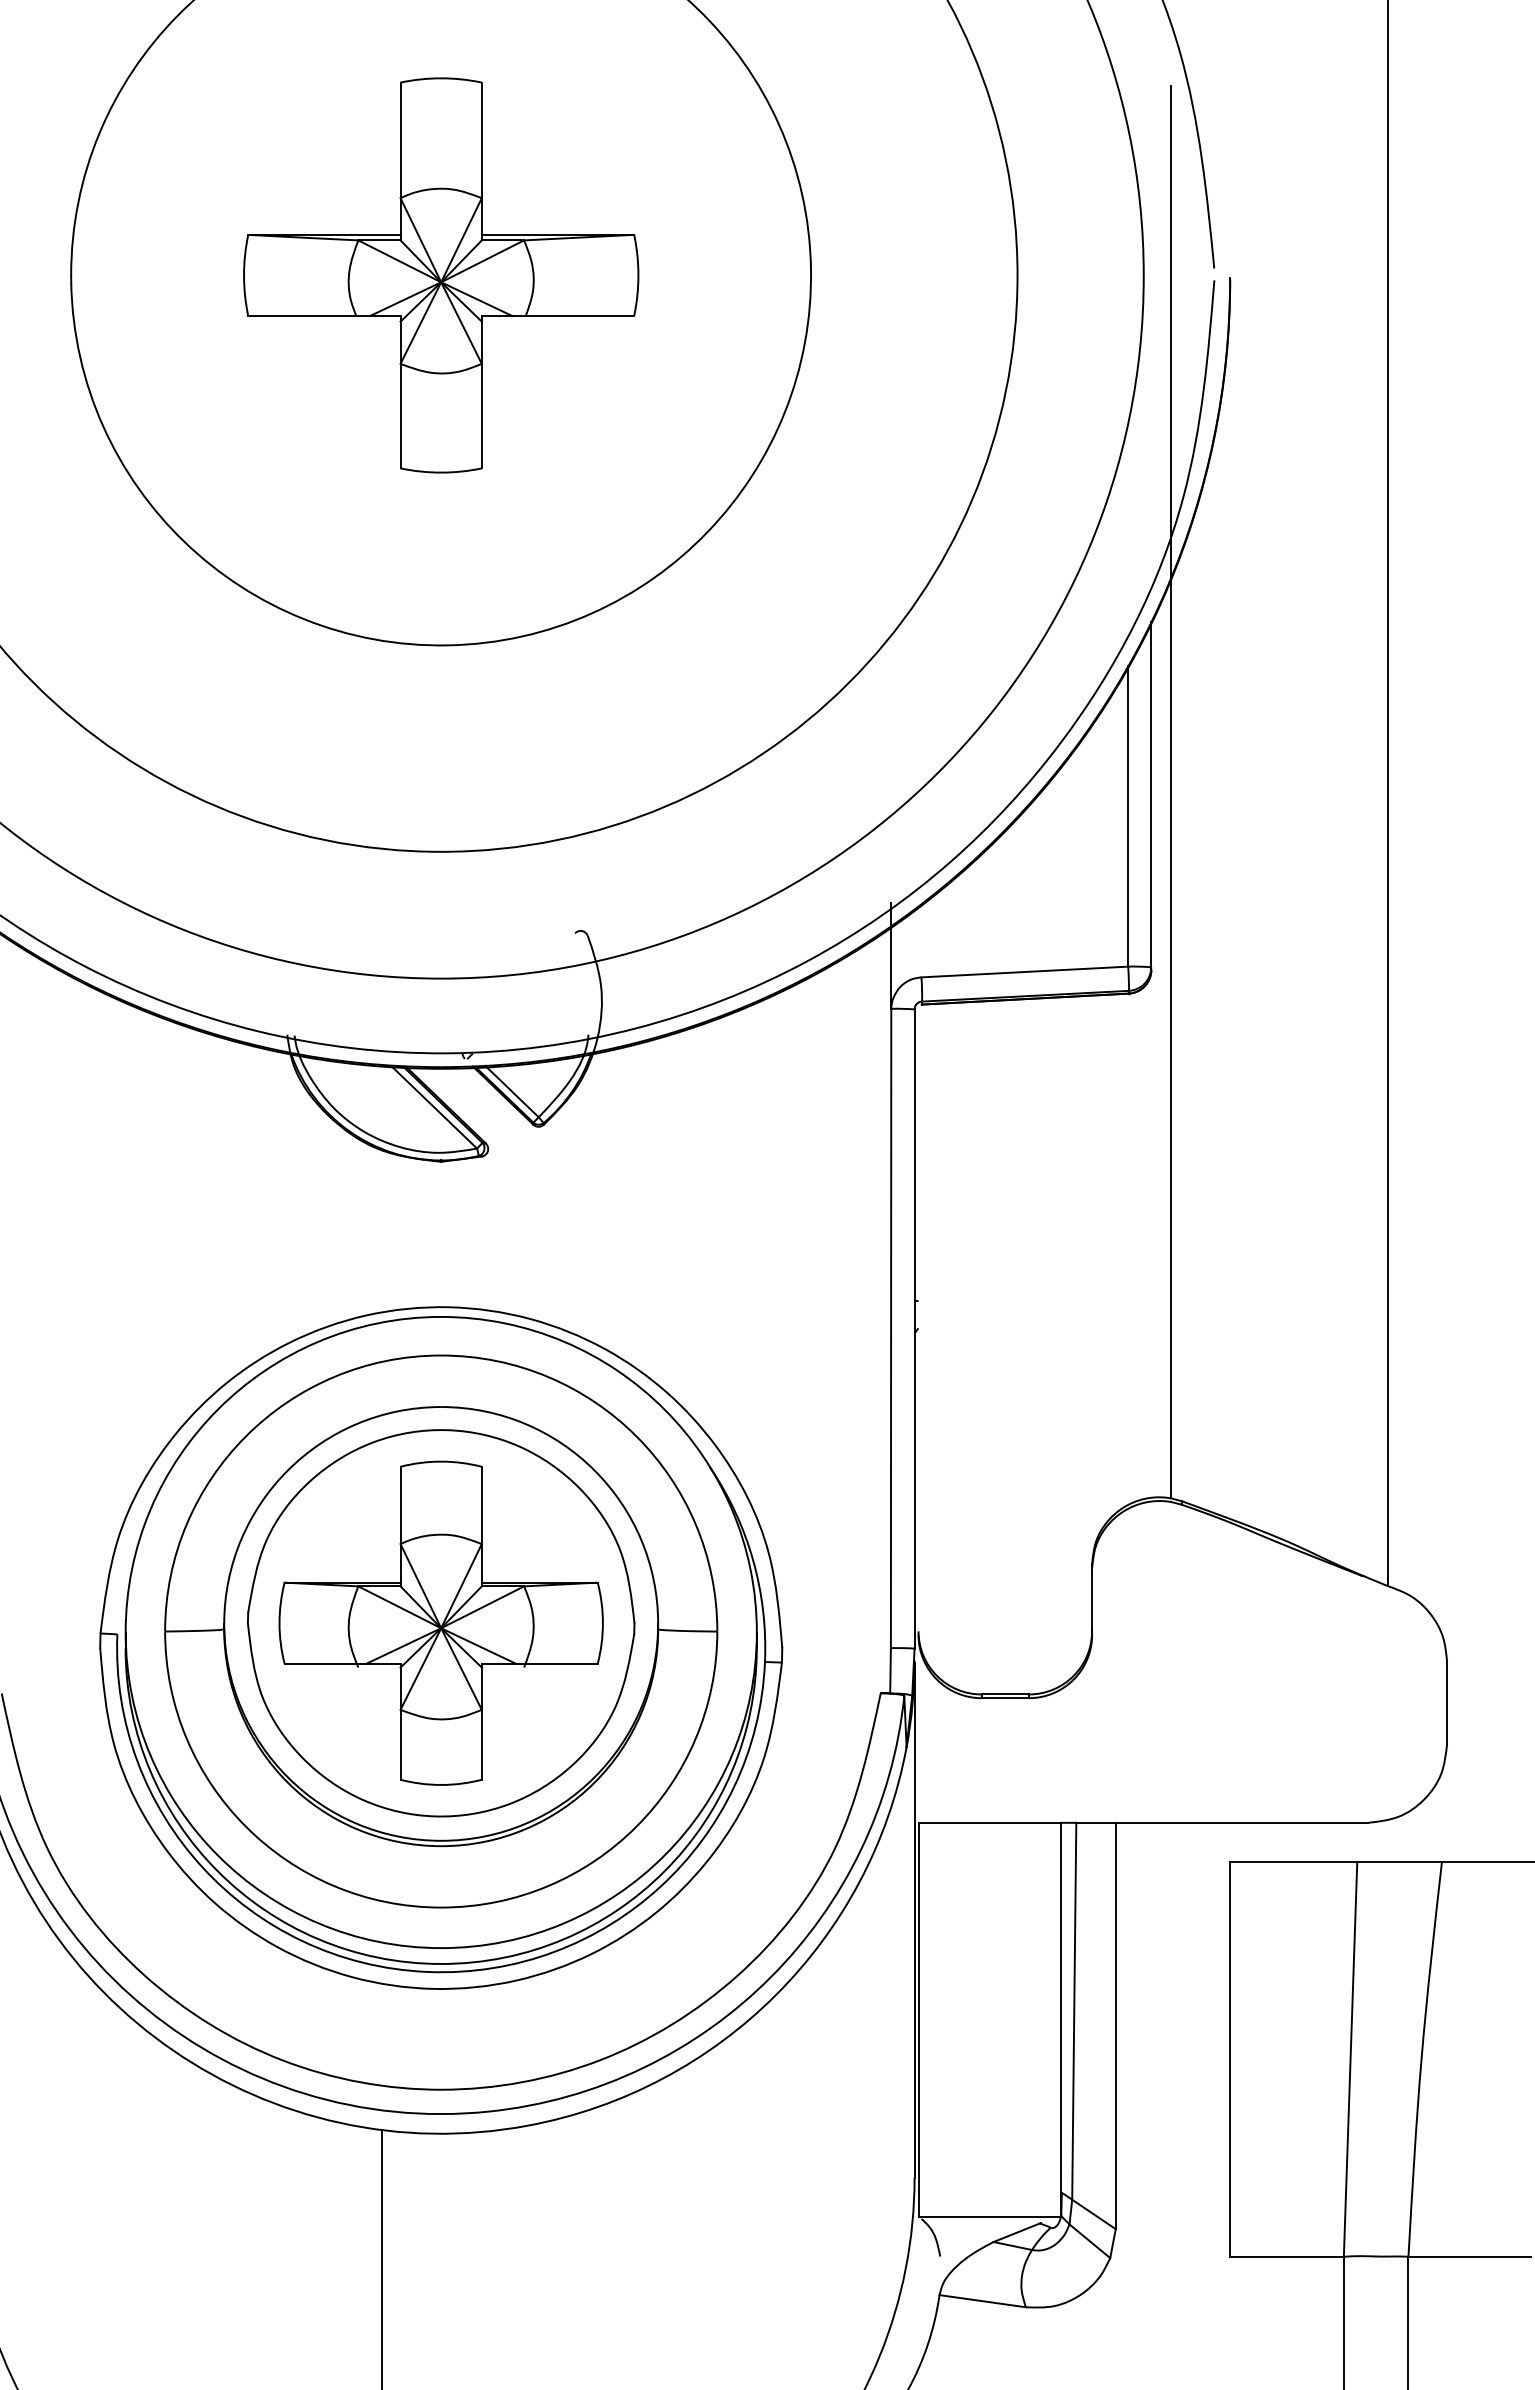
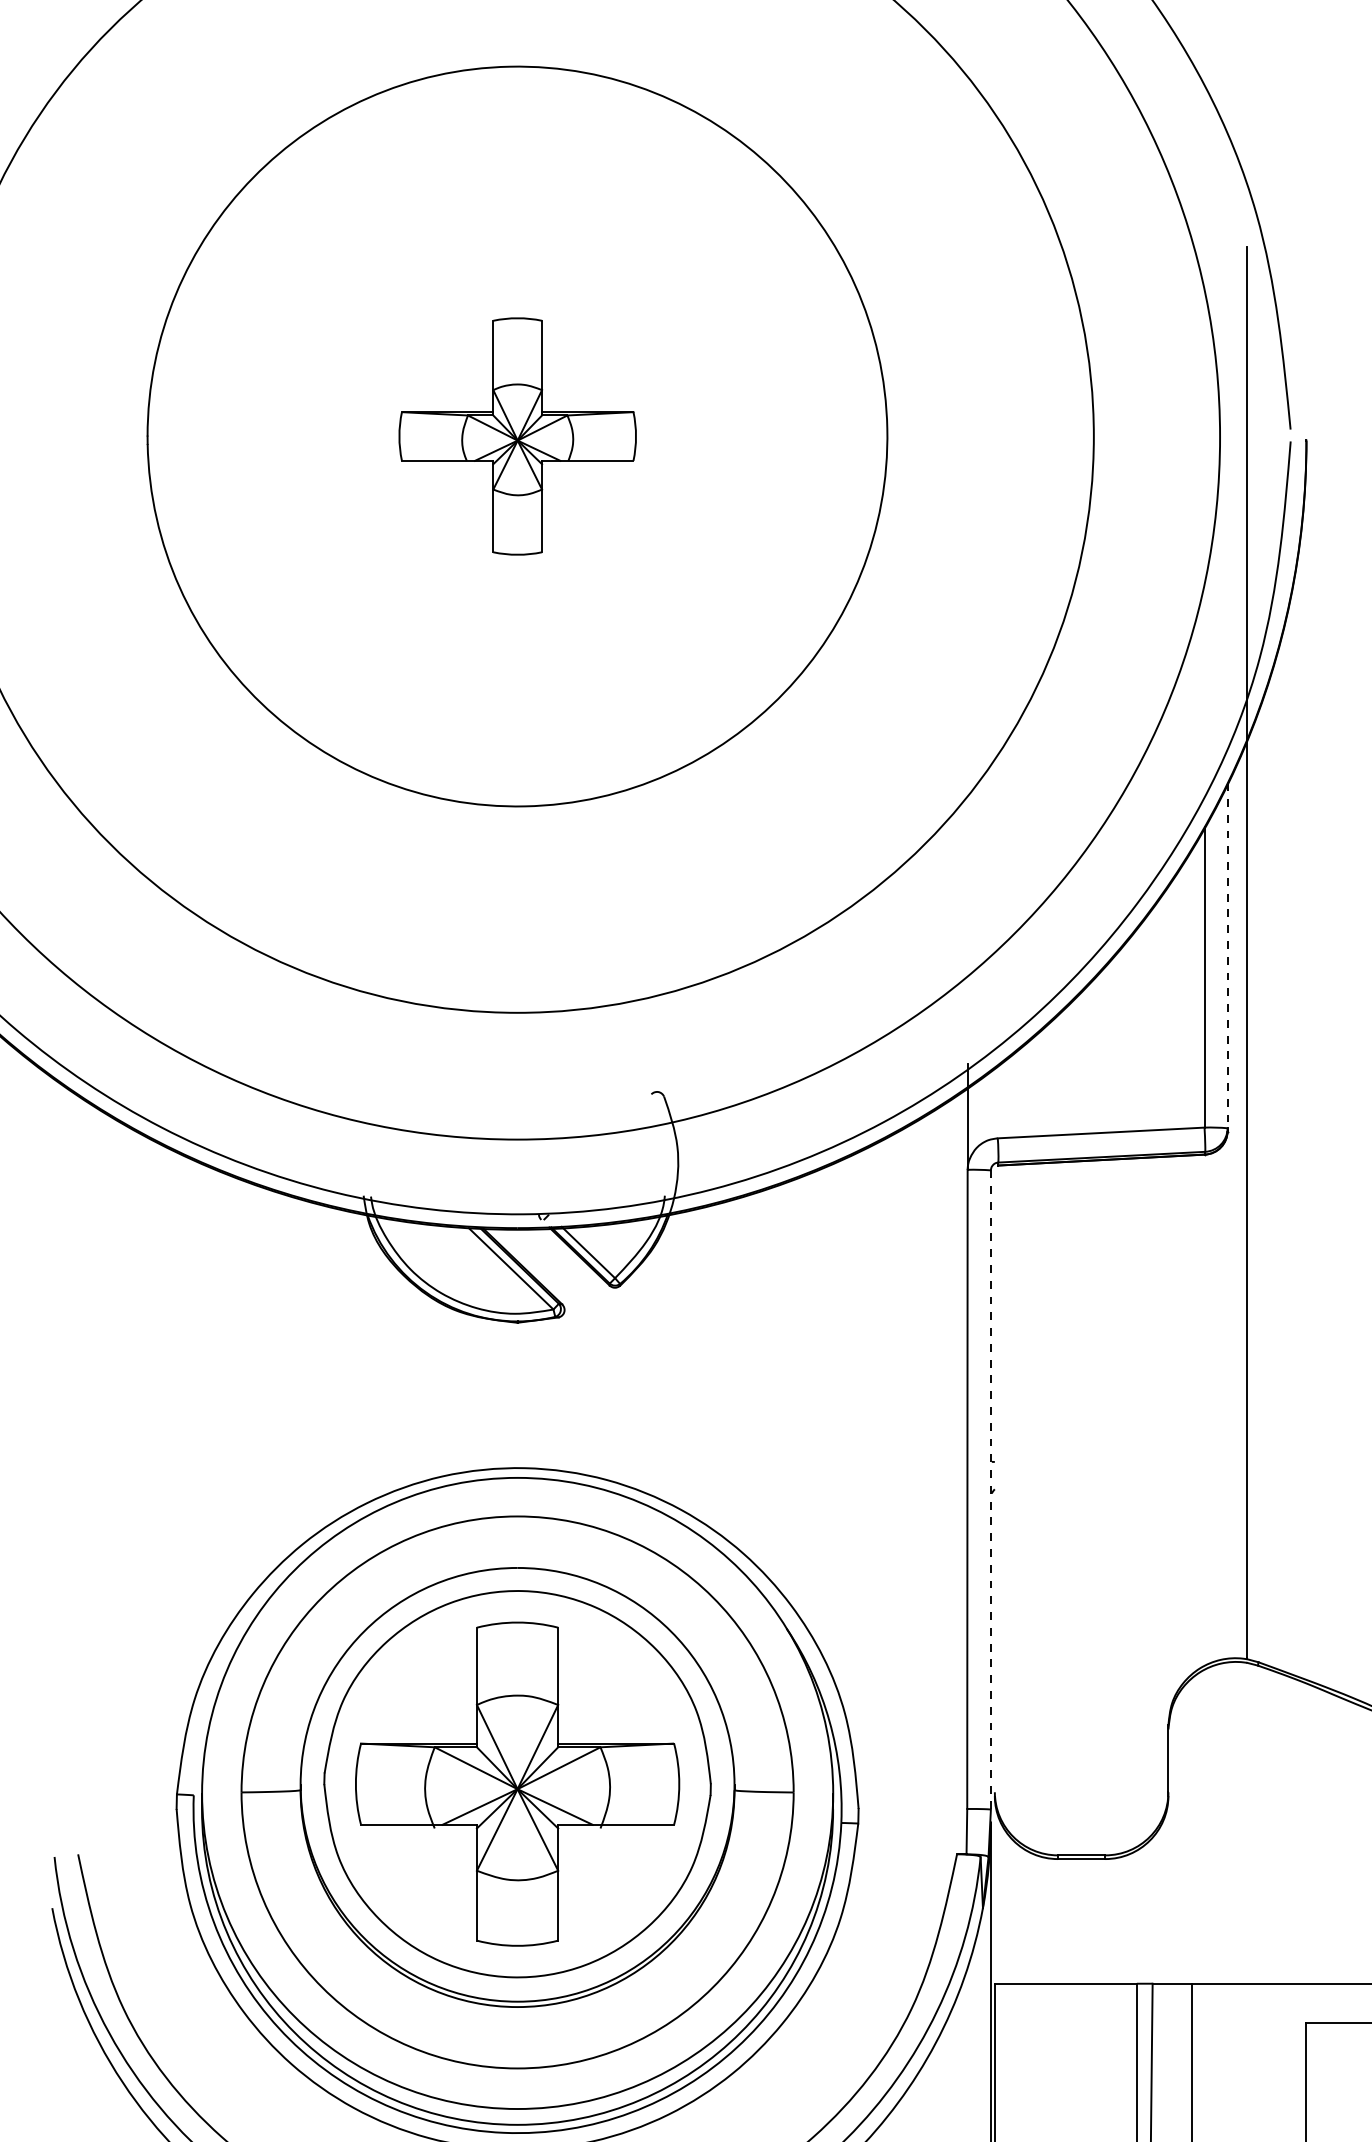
part: (441, 275) -> (517, 436), size x0.6
line: (1151, 794) -> (1227, 955), solid -> dashed
line: (914, 1329) -> (990, 1490), solid -> dashed

